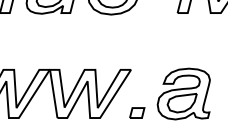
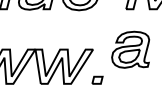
part: (183, 93) -> (130, 49), moved

